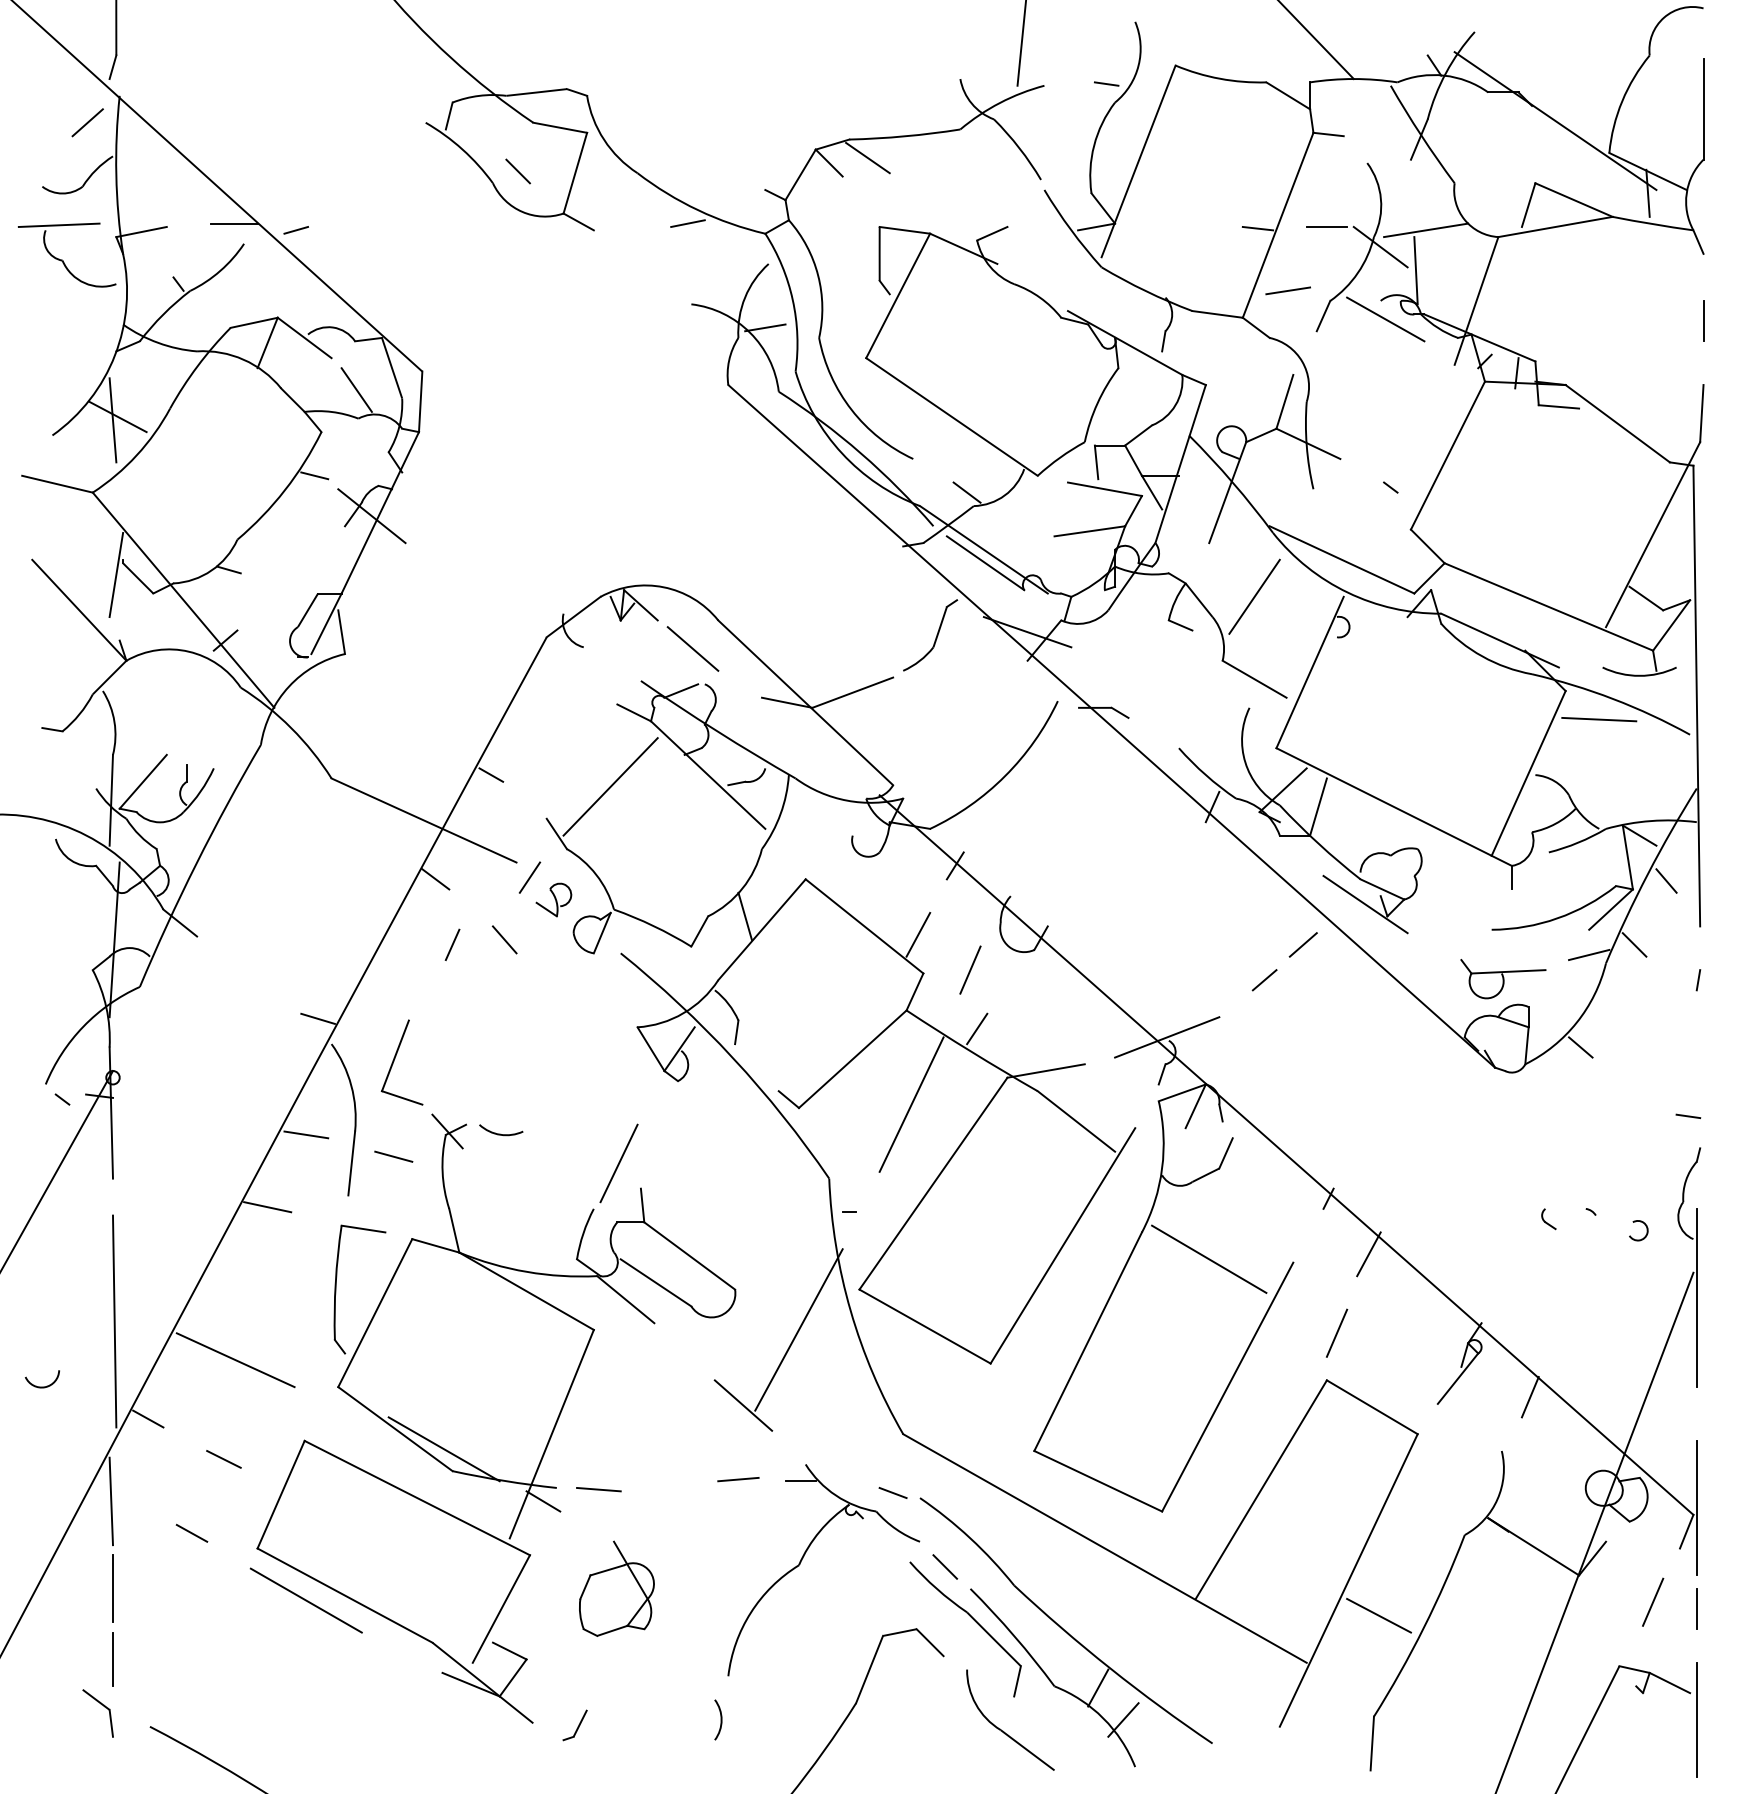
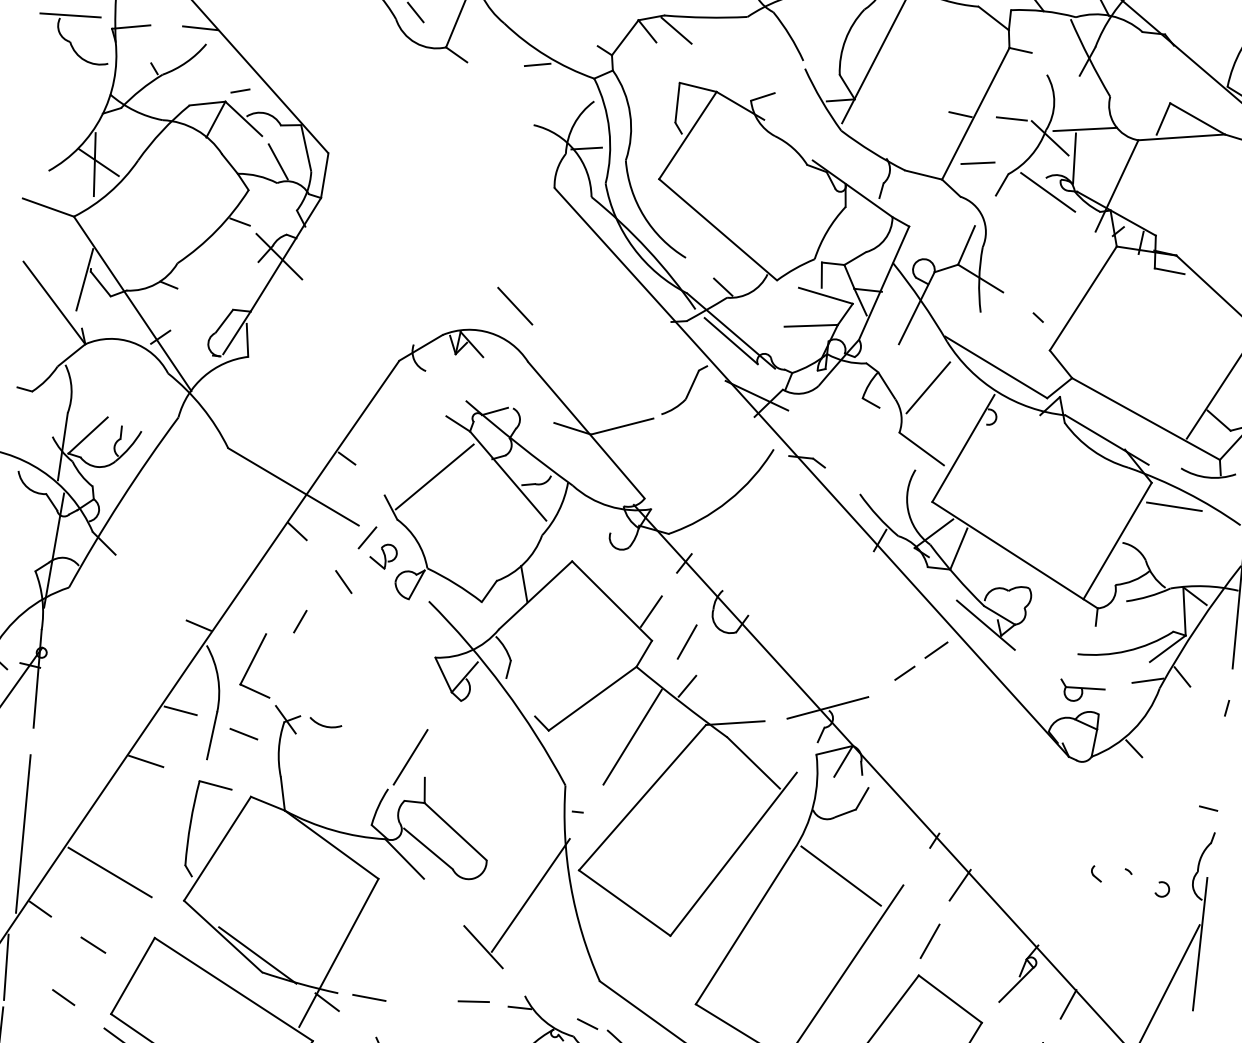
line: (295, 230) -> (239, 91), moved
line: (692, 648) -> (514, 305), moved
line: (1666, 880) -> (1211, 631), removed
line: (452, 944) -> (300, 621), moved
part: (1503, 979) -> (1082, 692), size x0.7

